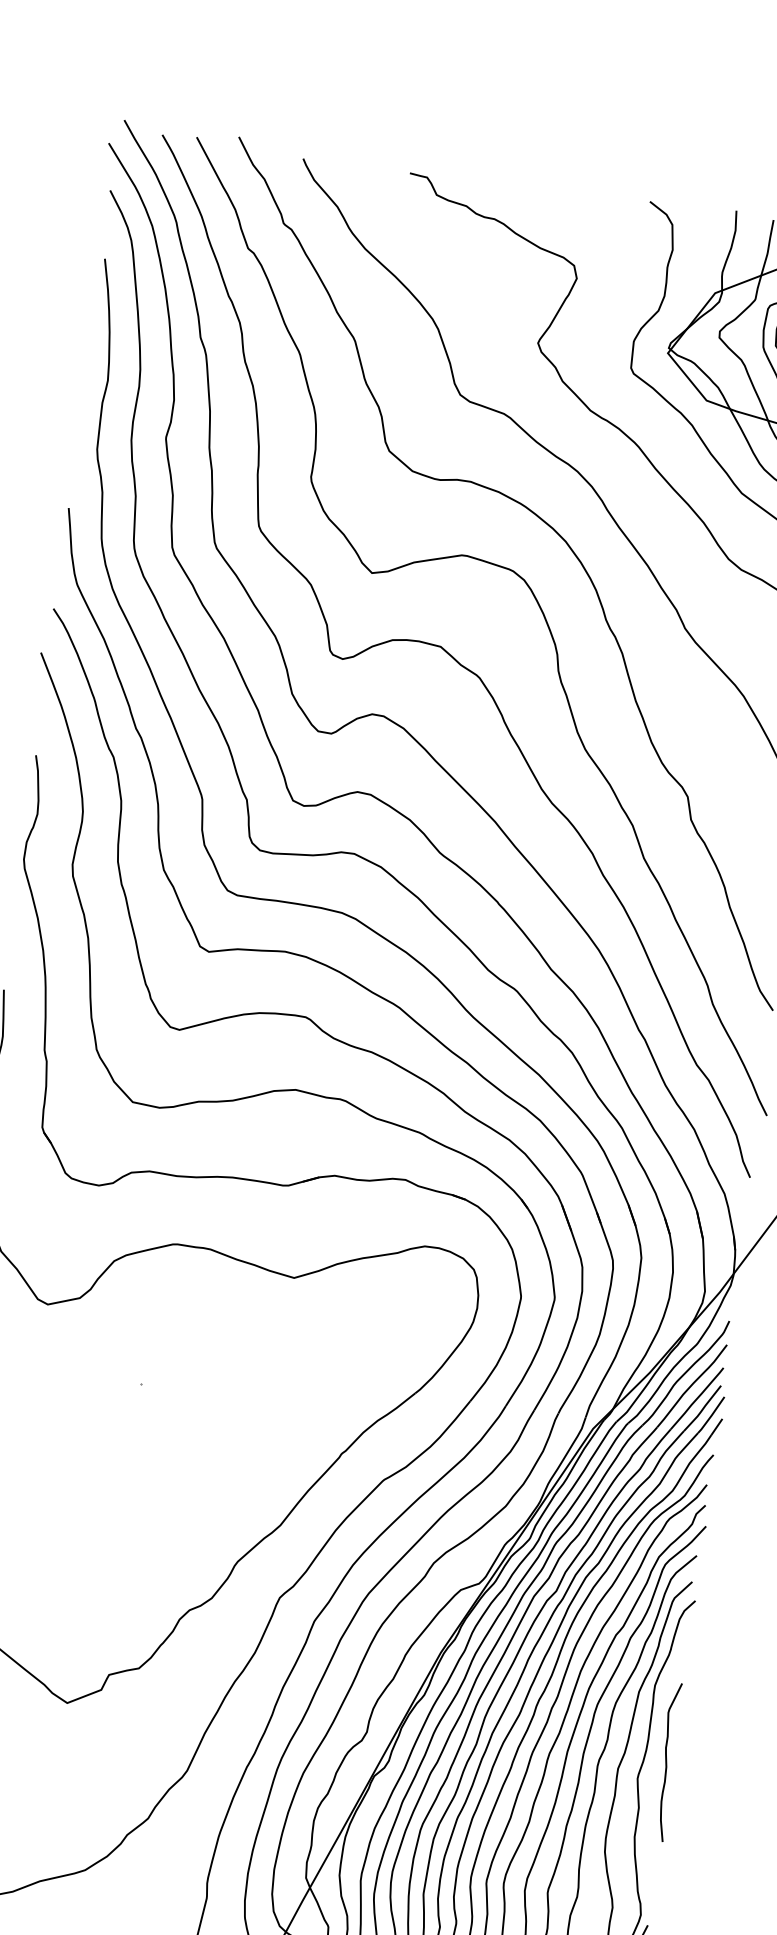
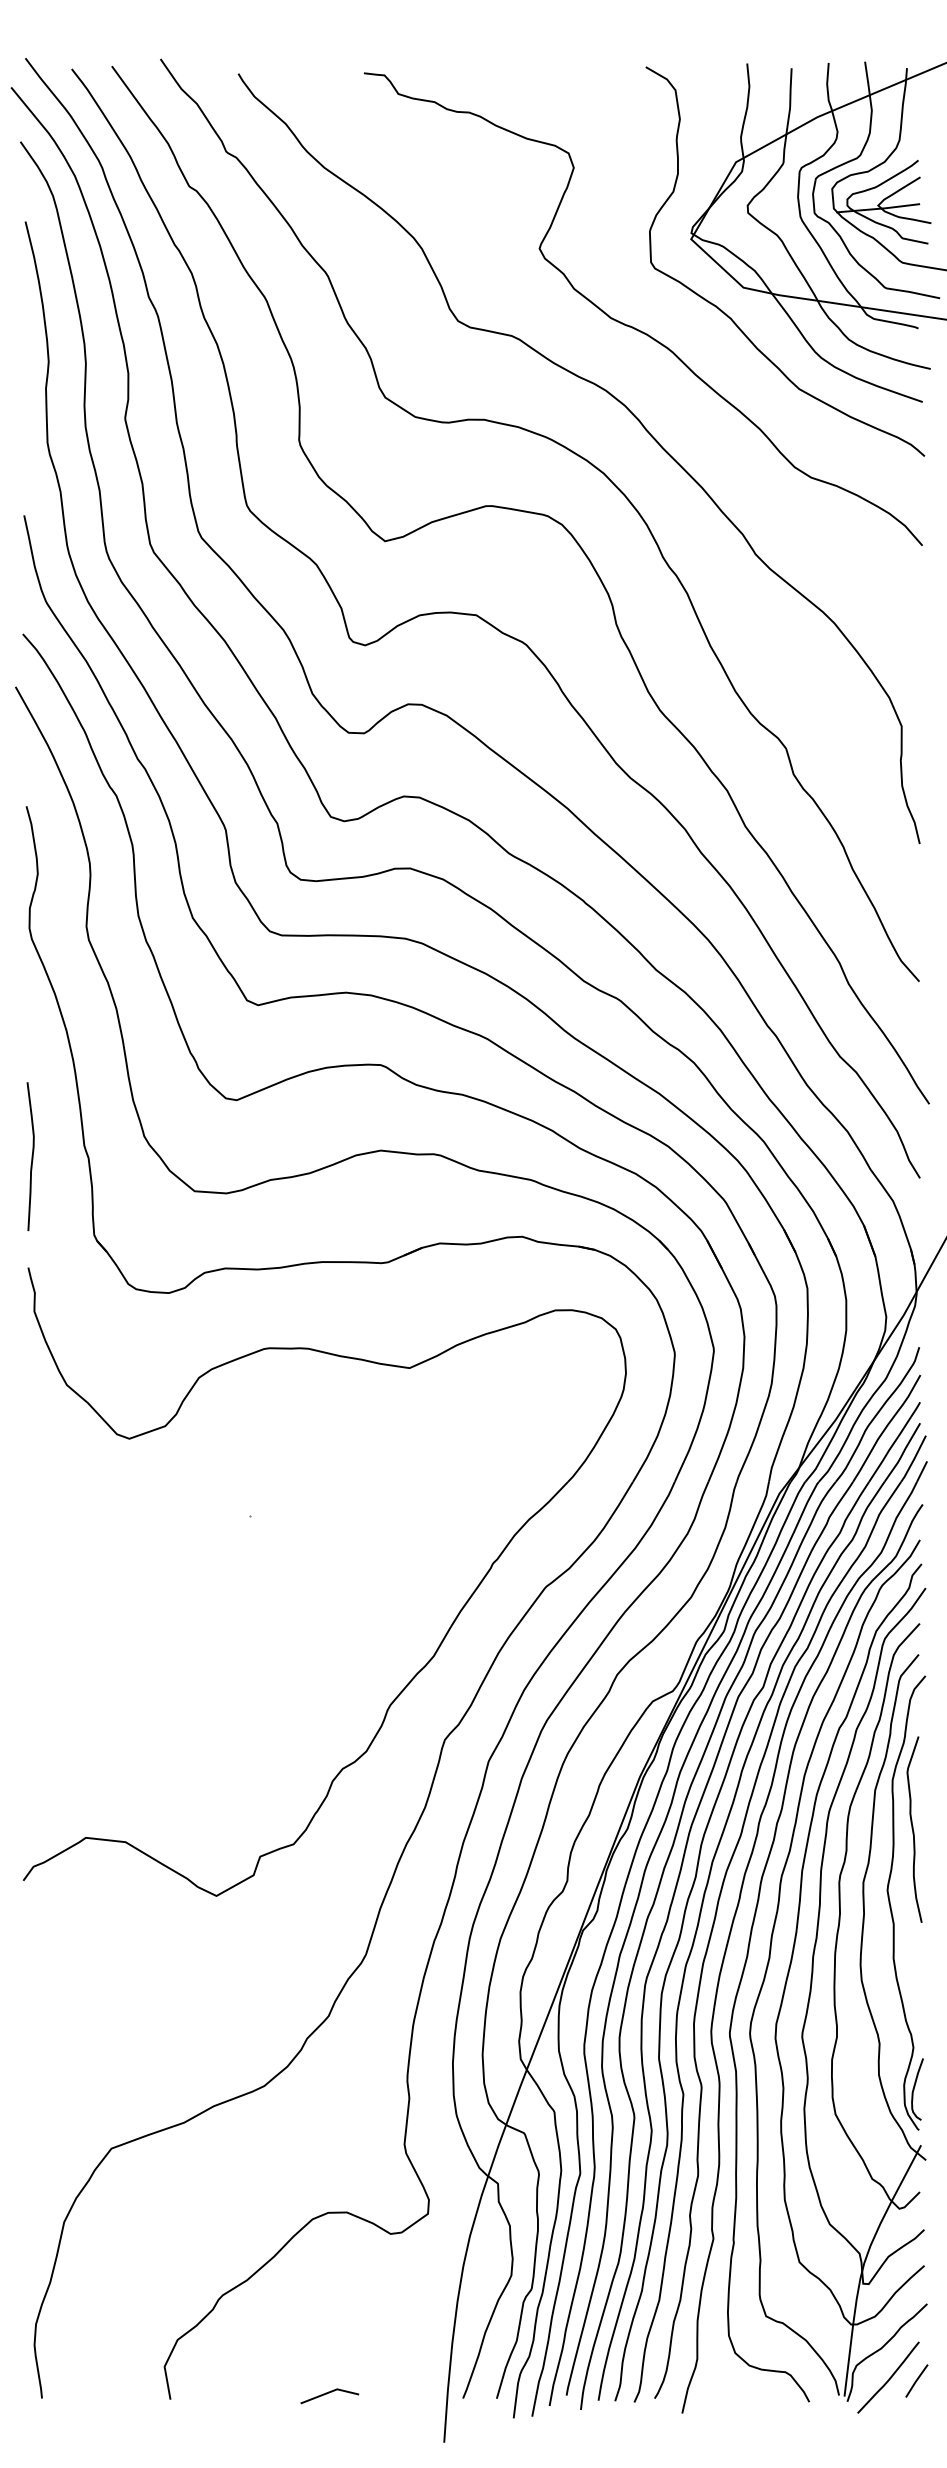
curve: (666, 1761) -> (913, 1829), moved

